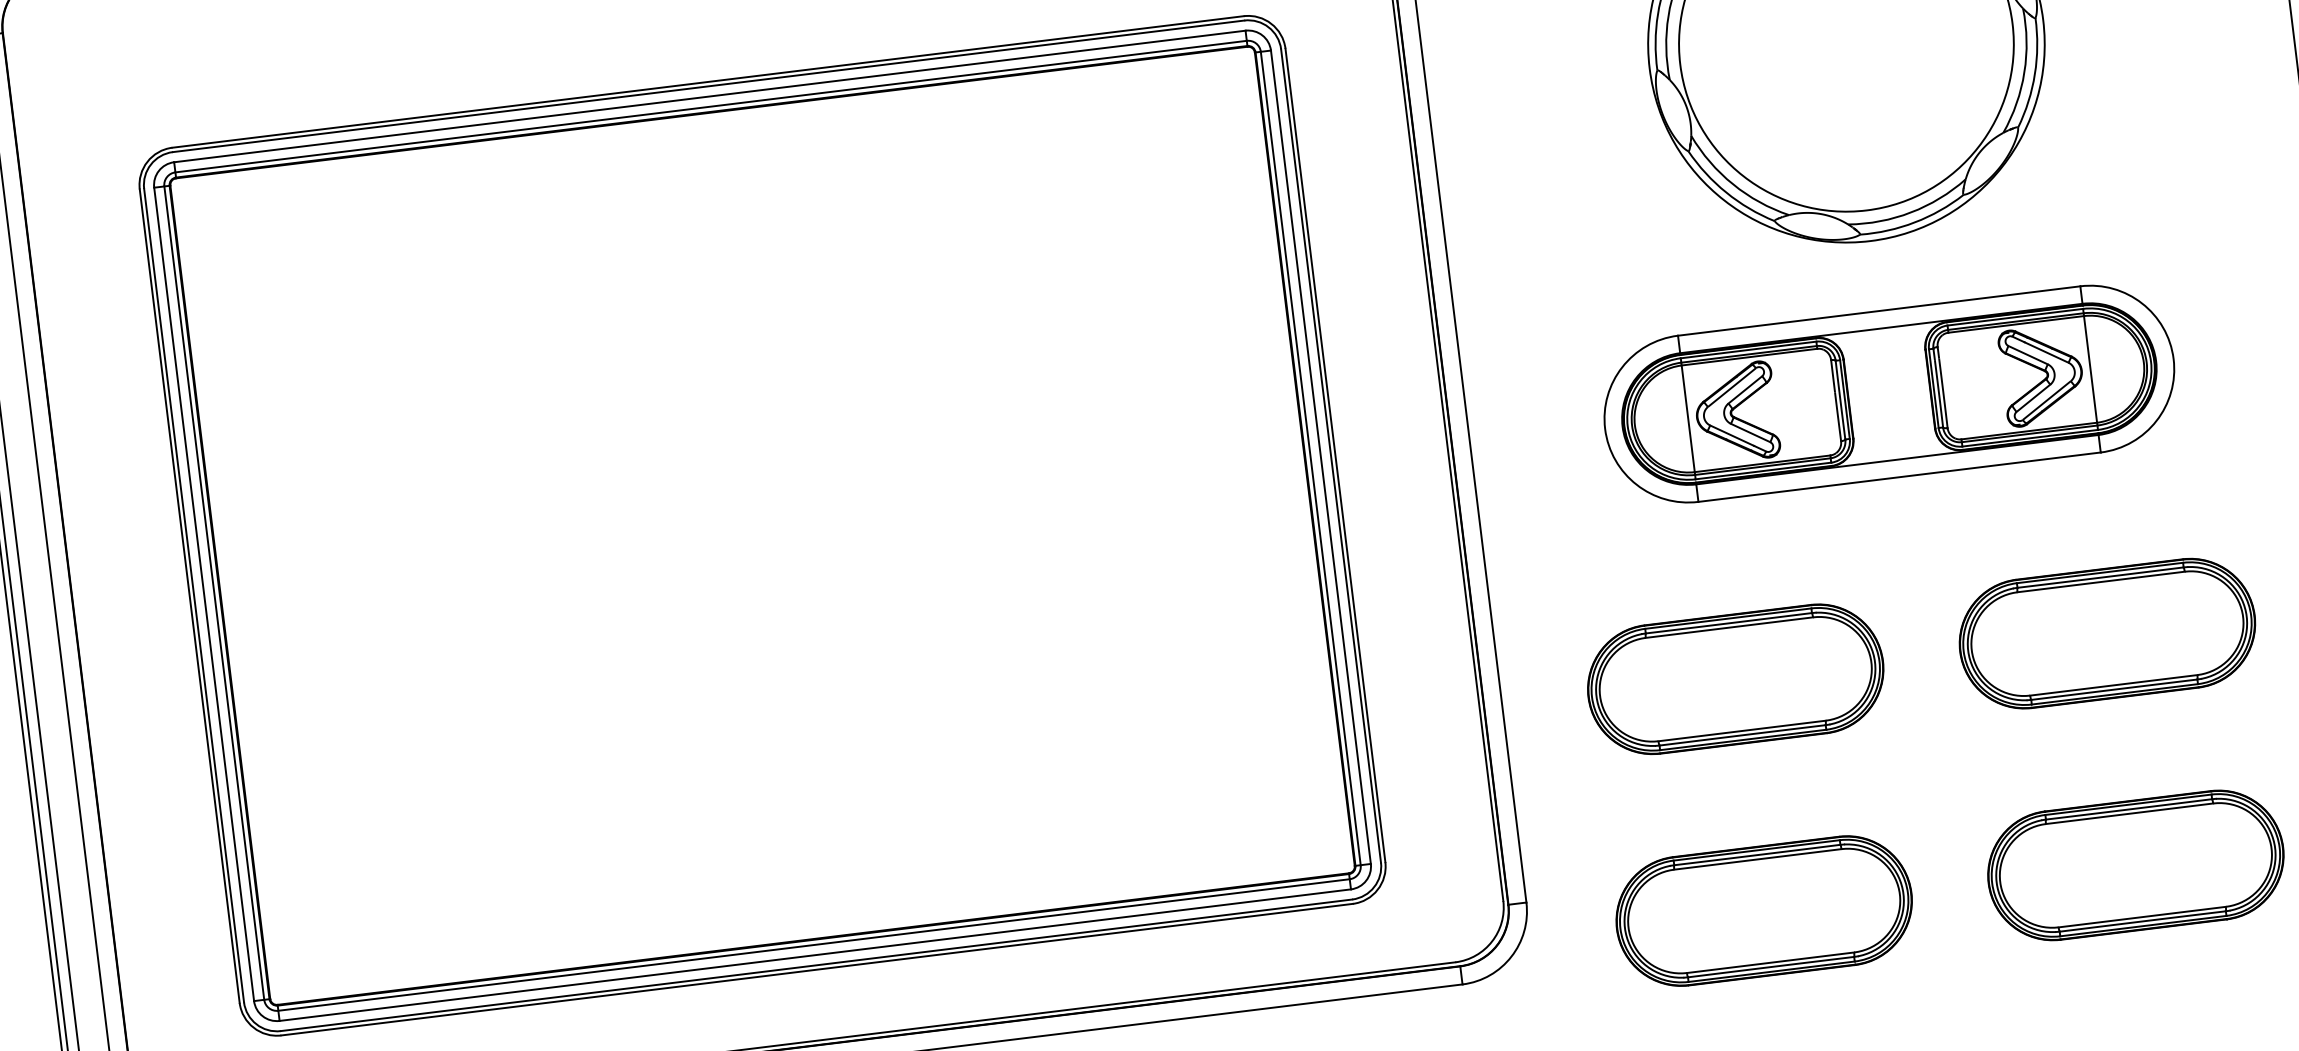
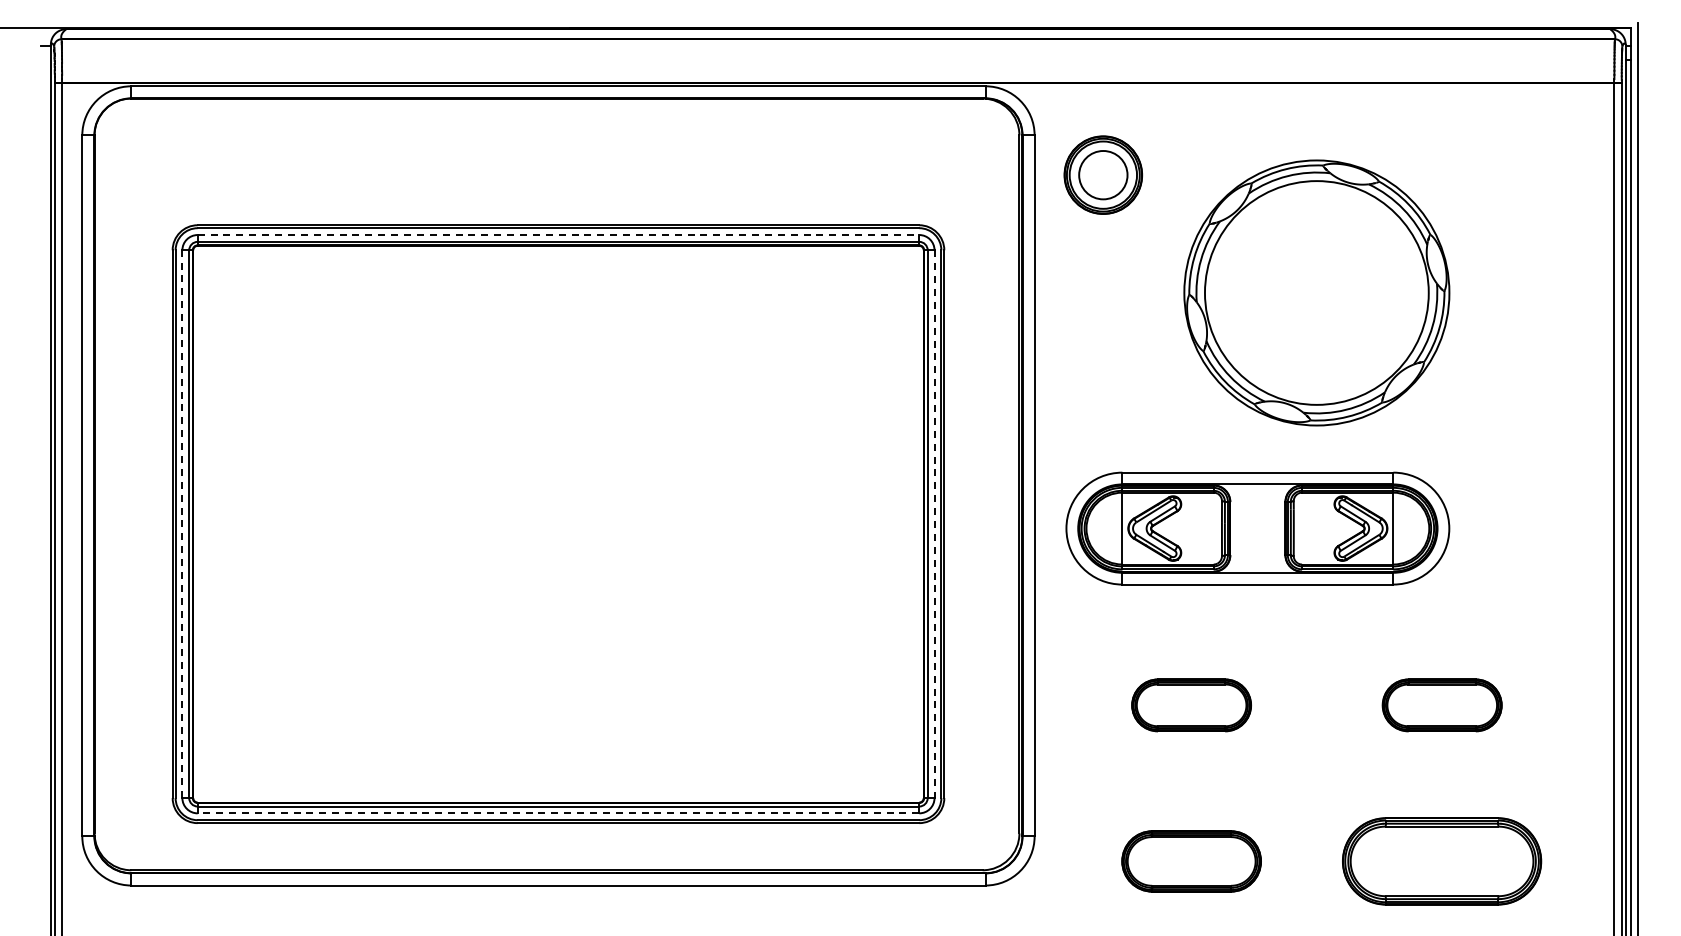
line: (709, 97) -> (558, 235), solid -> dashed
part: (1888, 394) -> (1257, 528), moved
line: (1320, 457) -> (934, 524), solid -> dashed
line: (204, 594) -> (182, 524), solid -> dashed
part: (2108, 633) -> (1442, 705), size x0.6
part: (1735, 679) -> (1191, 705), size x0.6
part: (1763, 911) -> (1191, 861), size x0.7
line: (815, 955) -> (558, 813), solid -> dashed

